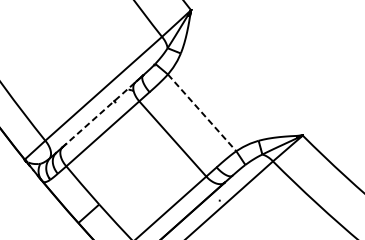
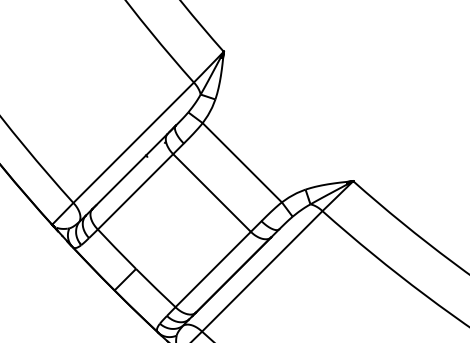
line: (202, 113) -> (242, 163), dashed -> solid
line: (99, 114) -> (130, 171), dashed -> solid

